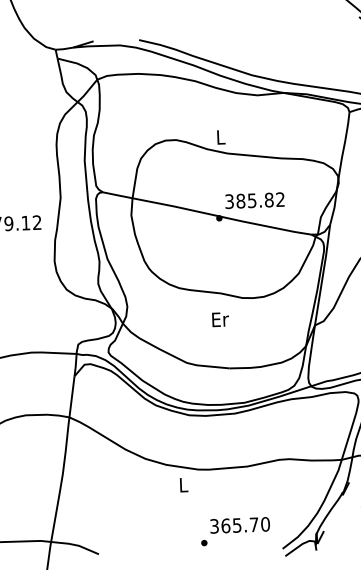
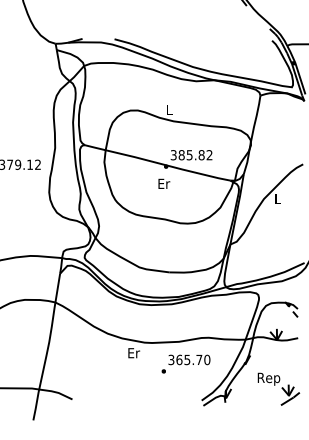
text: (220, 319) -> (164, 183), moved
text: (184, 485) -> (134, 353), L -> Er
text: (234, 530) -> (185, 363), moved

